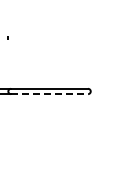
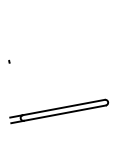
line: (49, 94) -> (64, 113), dashed -> solid

